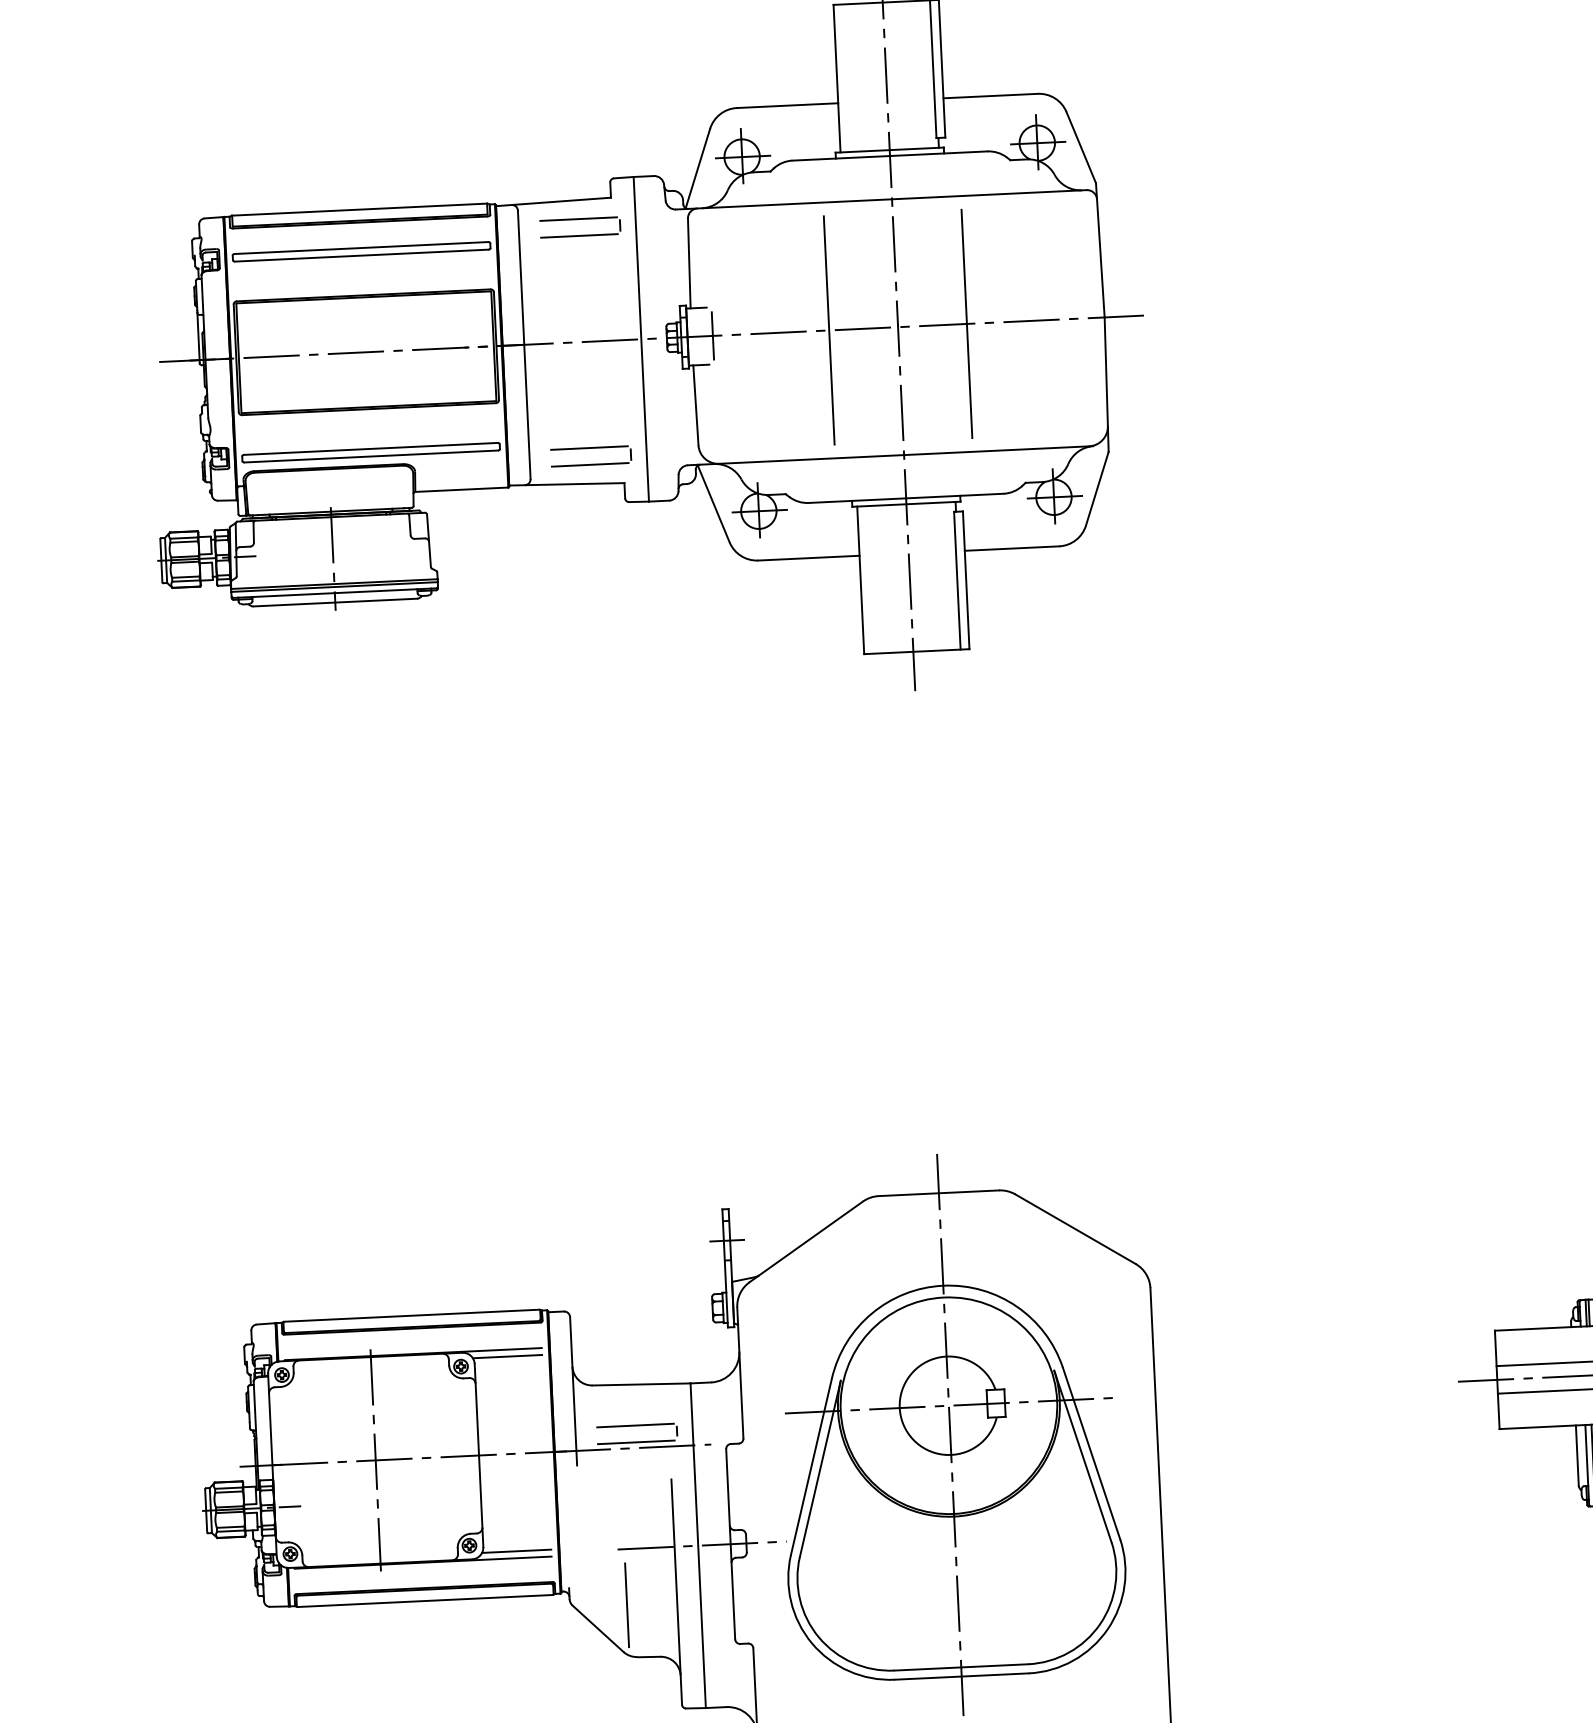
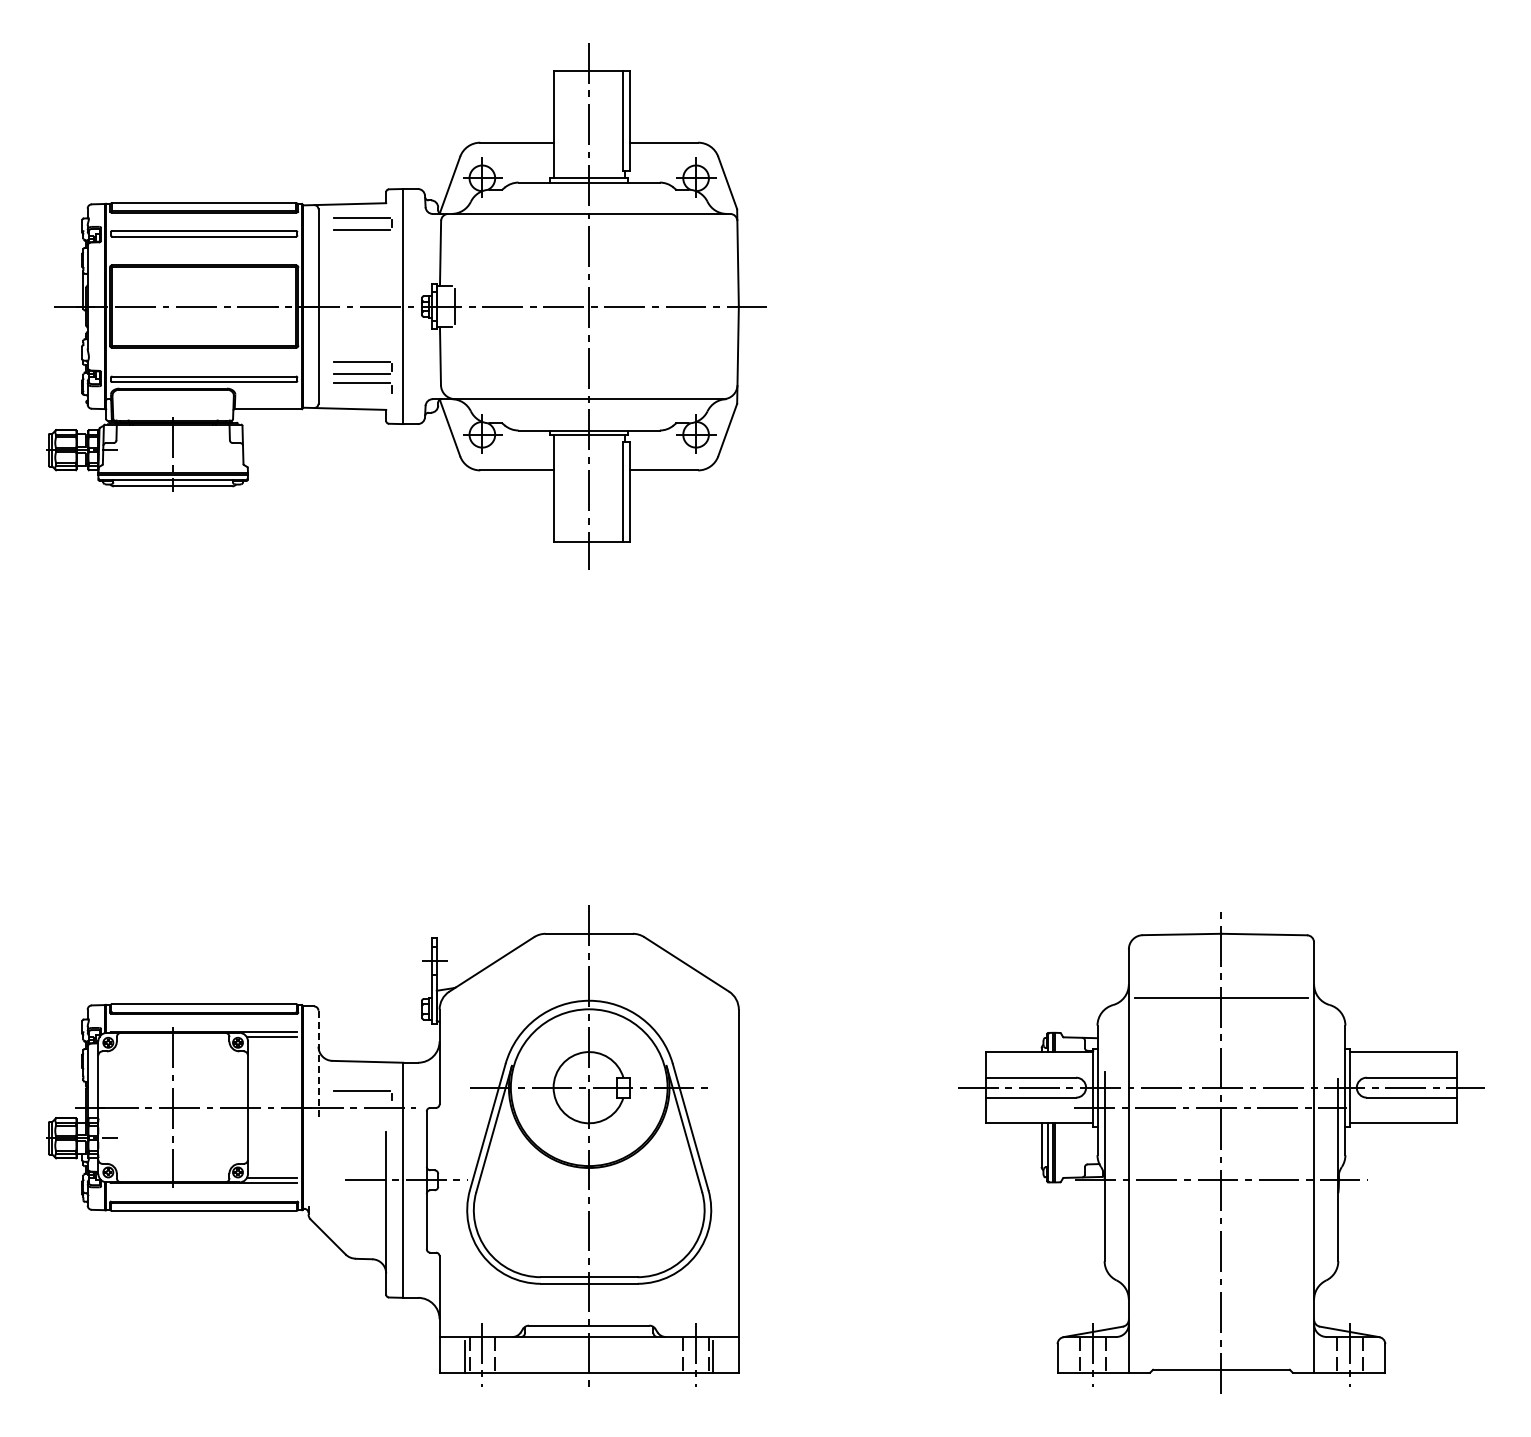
line: (967, 323) -> (639, 306), removed
line: (829, 330) -> (539, 306), removed
part: (588, 426) -> (362, 367), added
line: (589, 464) -> (361, 395), removed
line: (573, 1391) -> (318, 1064), solid -> dashed
line: (635, 1442) -> (361, 1103), removed
line: (626, 1604) -> (349, 1220), removed

